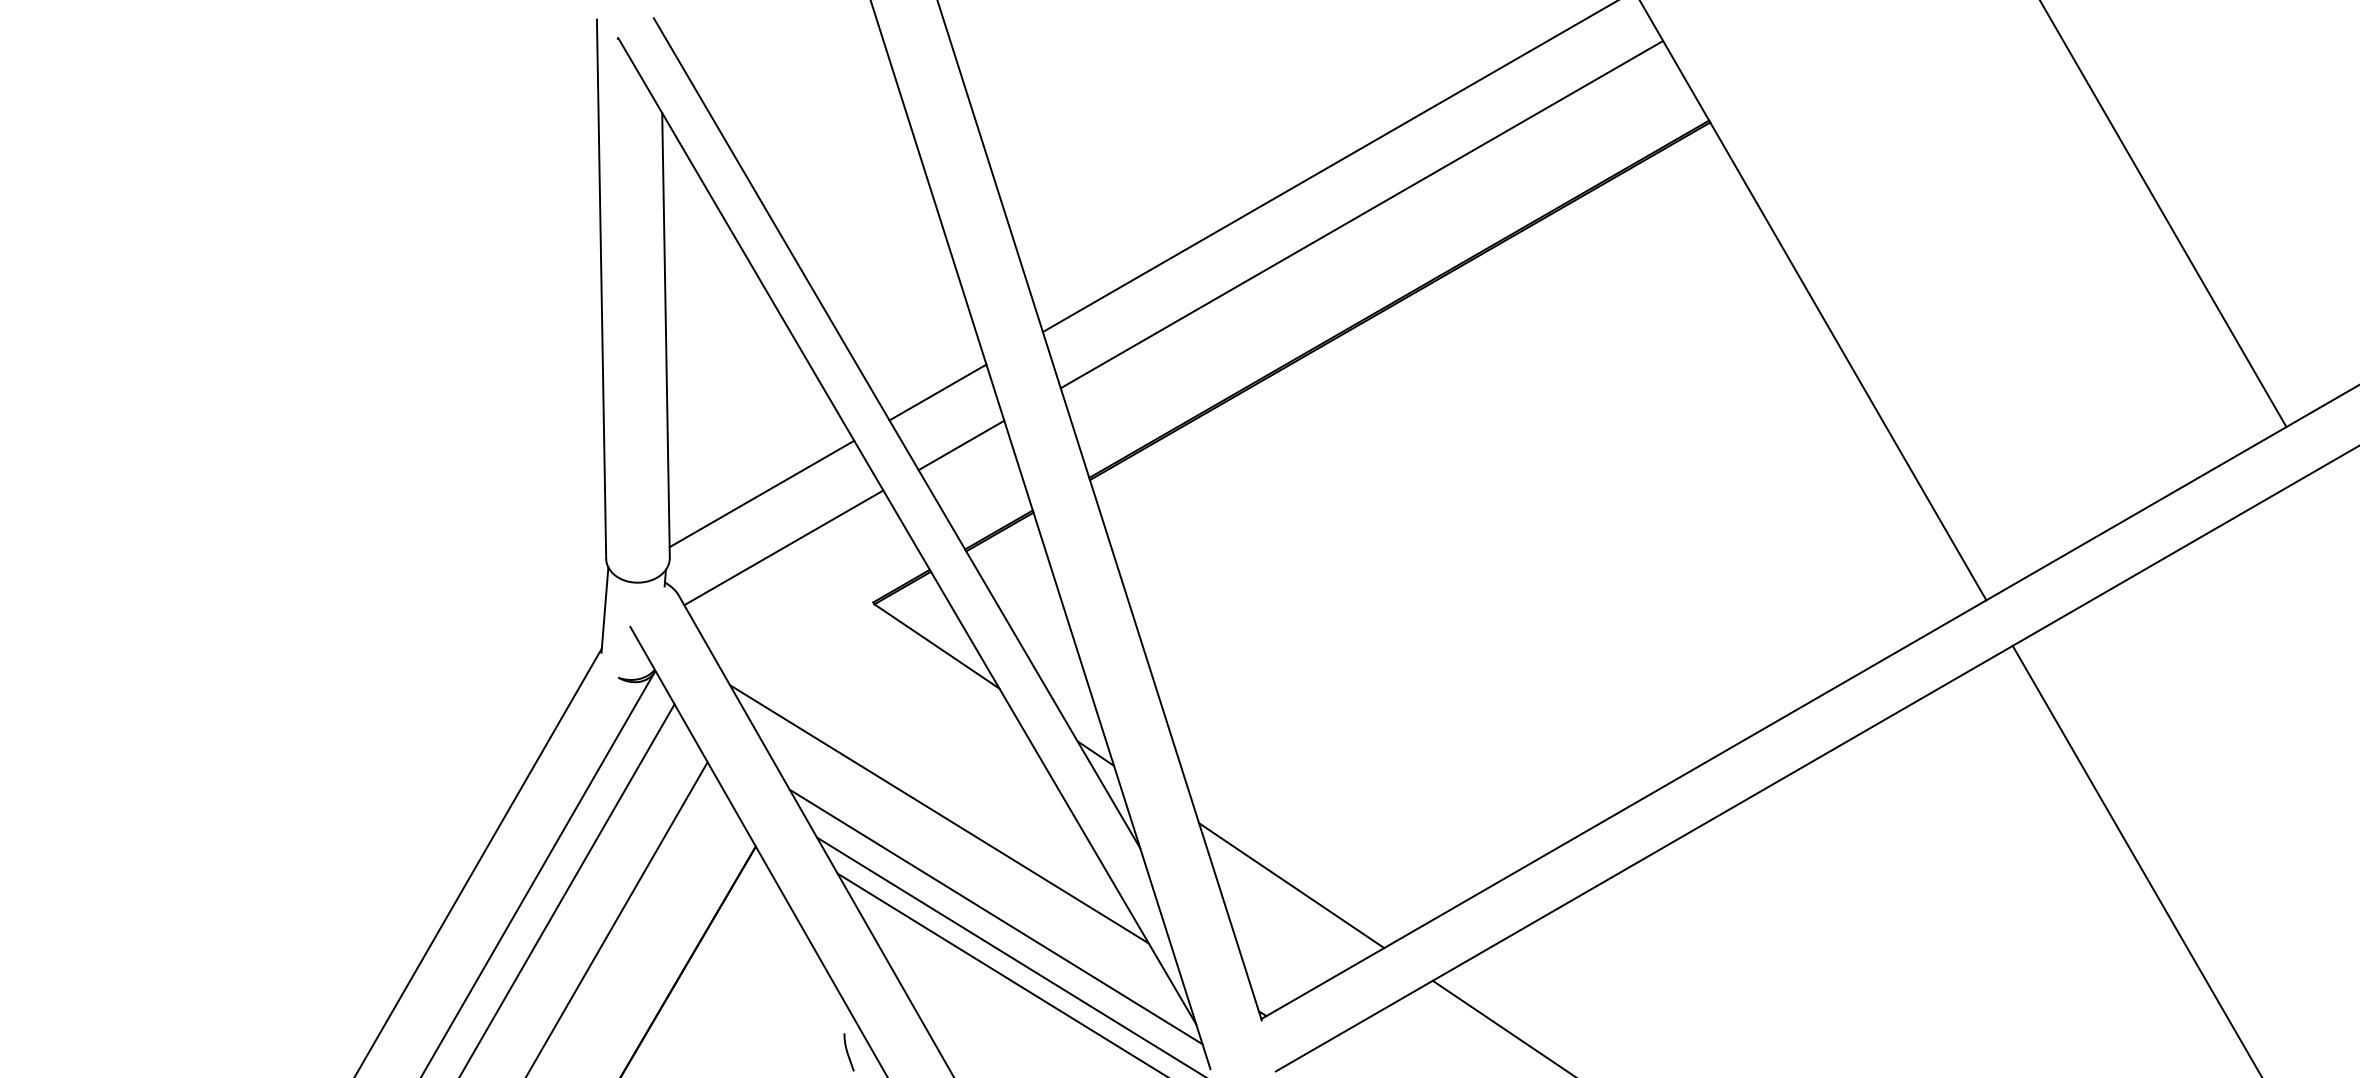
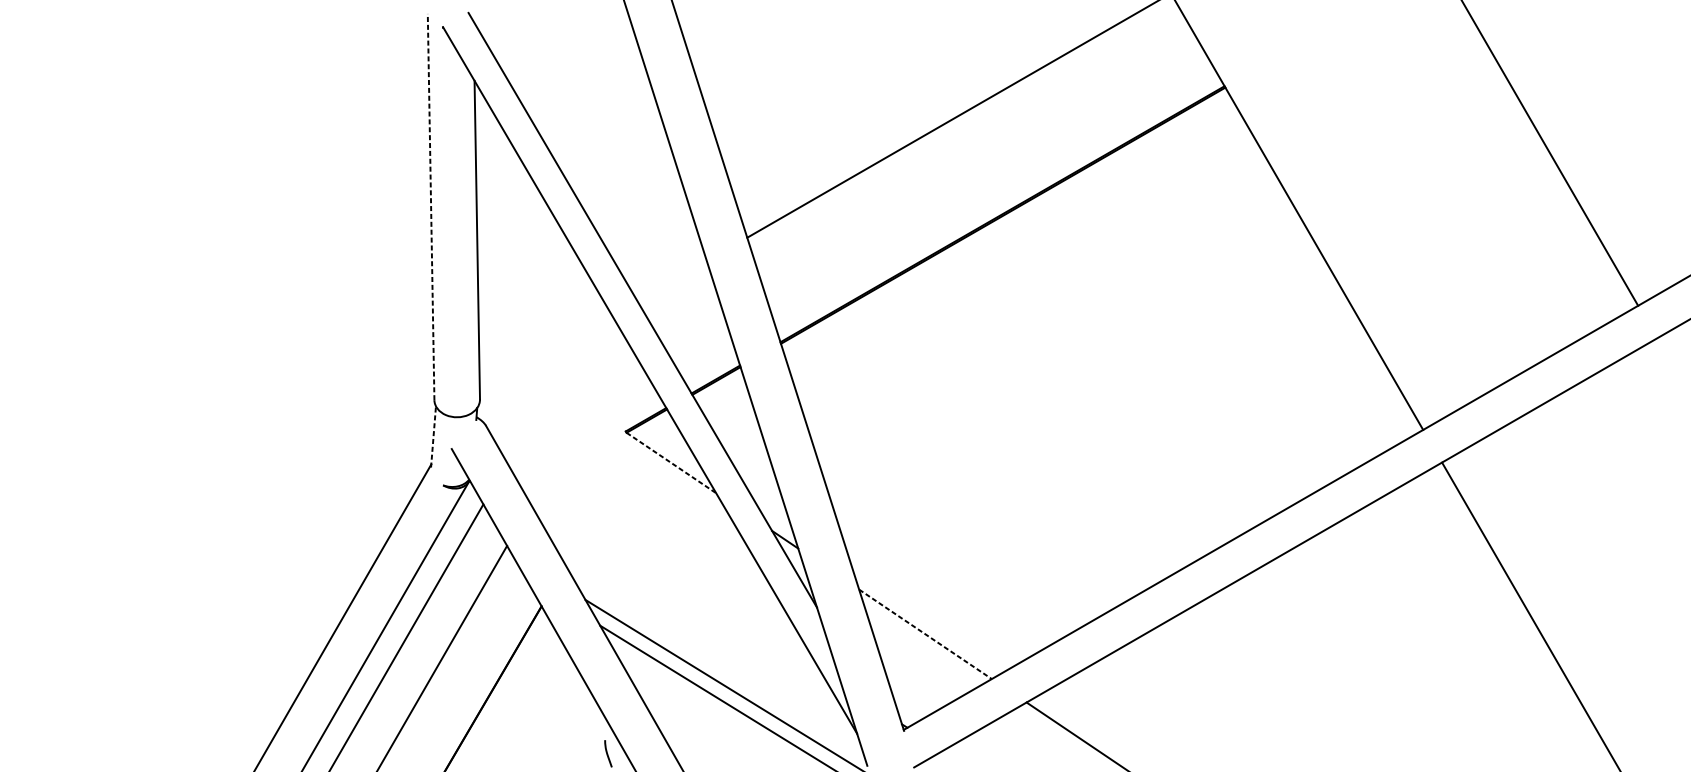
line: (1361, 214) -> (975, 153), removed
line: (601, 289) -> (431, 207), solid -> dashed
line: (937, 392) -> (671, 281), removed
line: (961, 445) -> (688, 319), removed
line: (761, 493) -> (545, 353), removed
line: (783, 547) -> (561, 392), removed
line: (604, 610) -> (433, 437), solid -> dashed
line: (937, 646) -> (671, 463), solid -> dashed
line: (939, 814) -> (673, 583), removed
line: (1291, 885) -> (925, 634), solid -> dashed
line: (995, 916) -> (713, 656), removed

